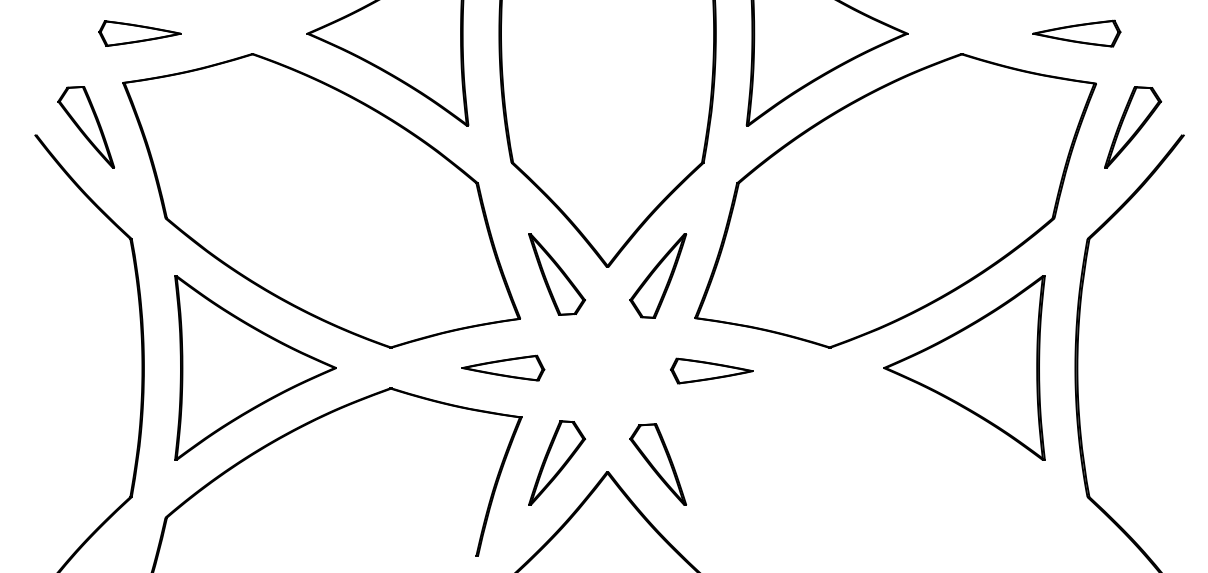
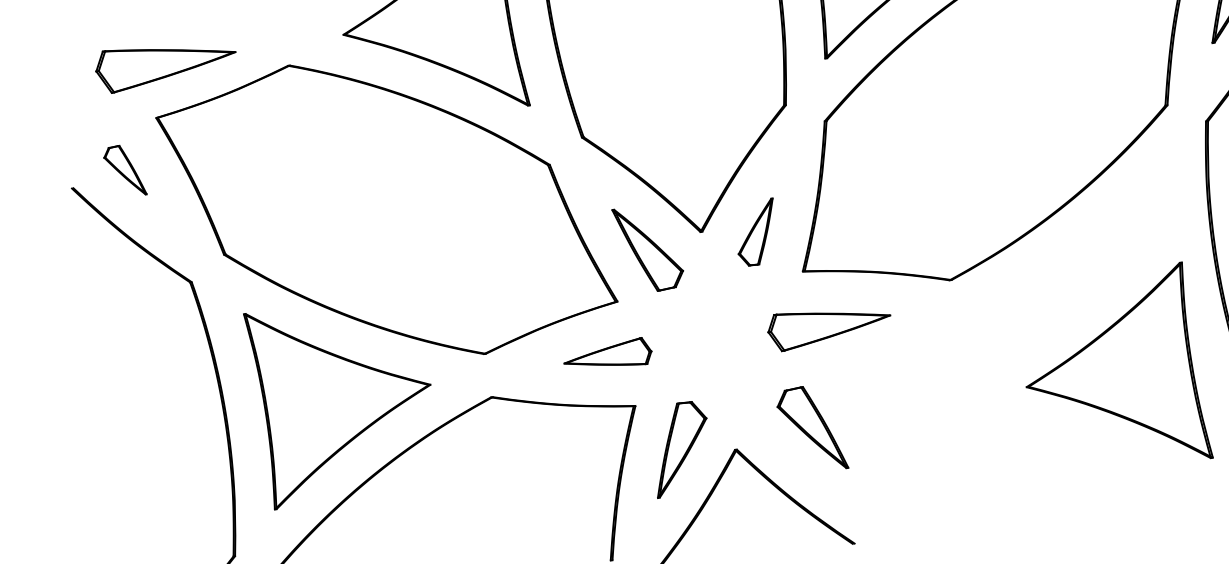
part: (139, 33) -> (165, 62), size x1.6
part: (86, 127) -> (124, 171), size x0.6
part: (658, 275) -> (756, 232), size x0.7
part: (964, 367) -> (1112, 373), moved
part: (711, 370) -> (829, 324), size x1.4
part: (658, 464) -> (811, 429), moved

